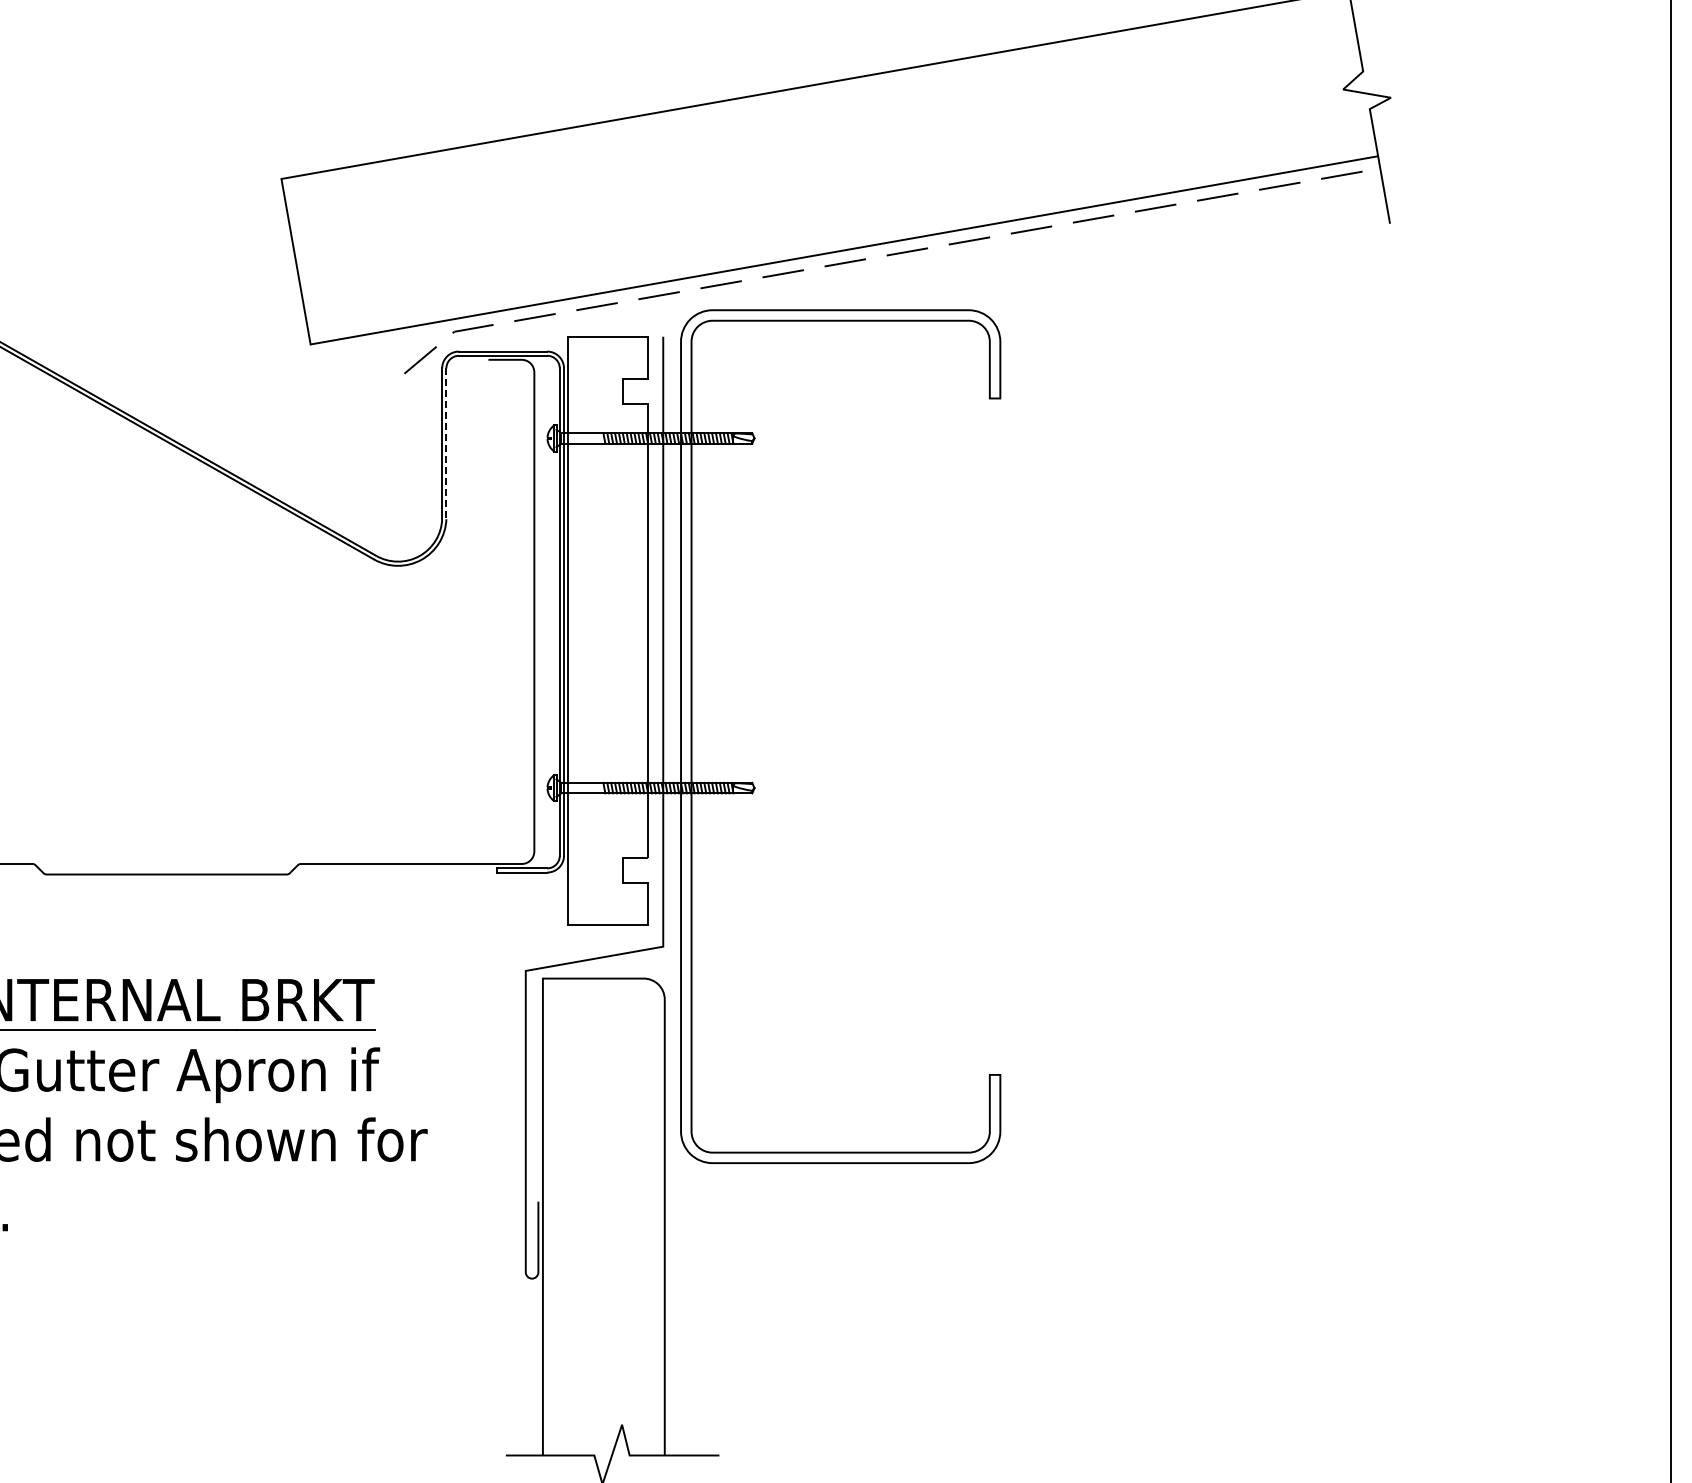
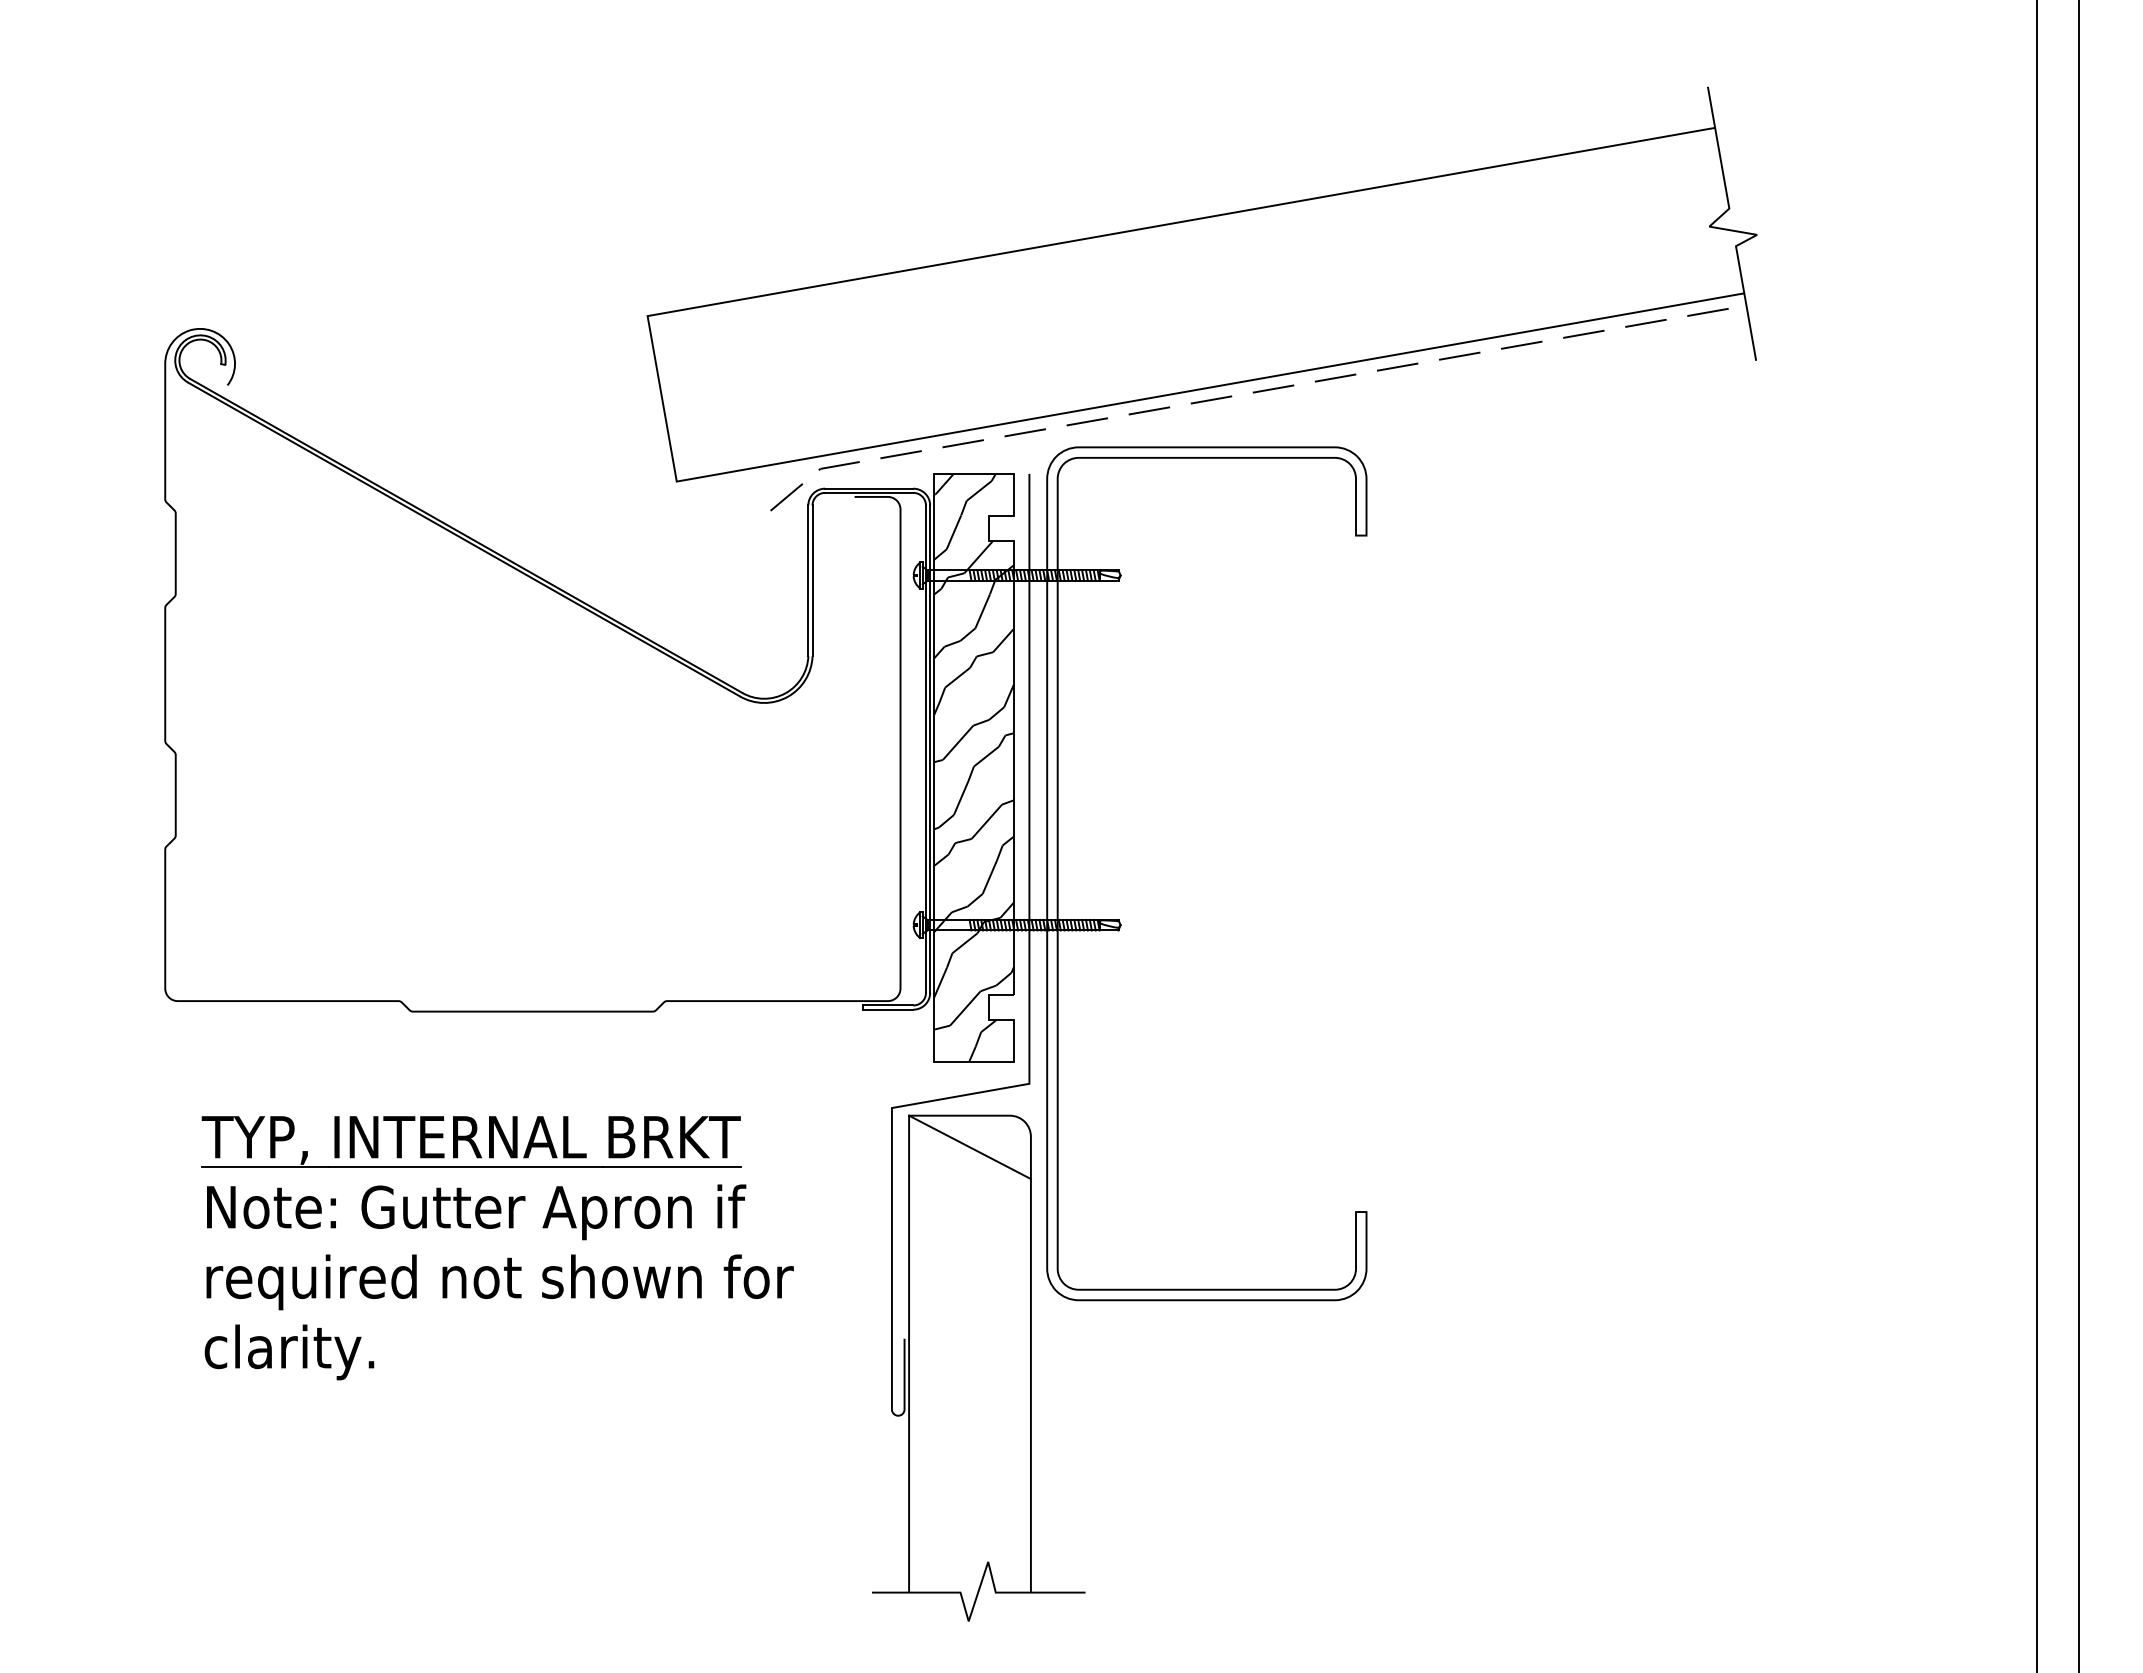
line: (446, 444) -> (812, 581), dashed -> solid
hatch: (608, 630) -> (974, 767), added
line: (603, 1010) -> (969, 1147), added

